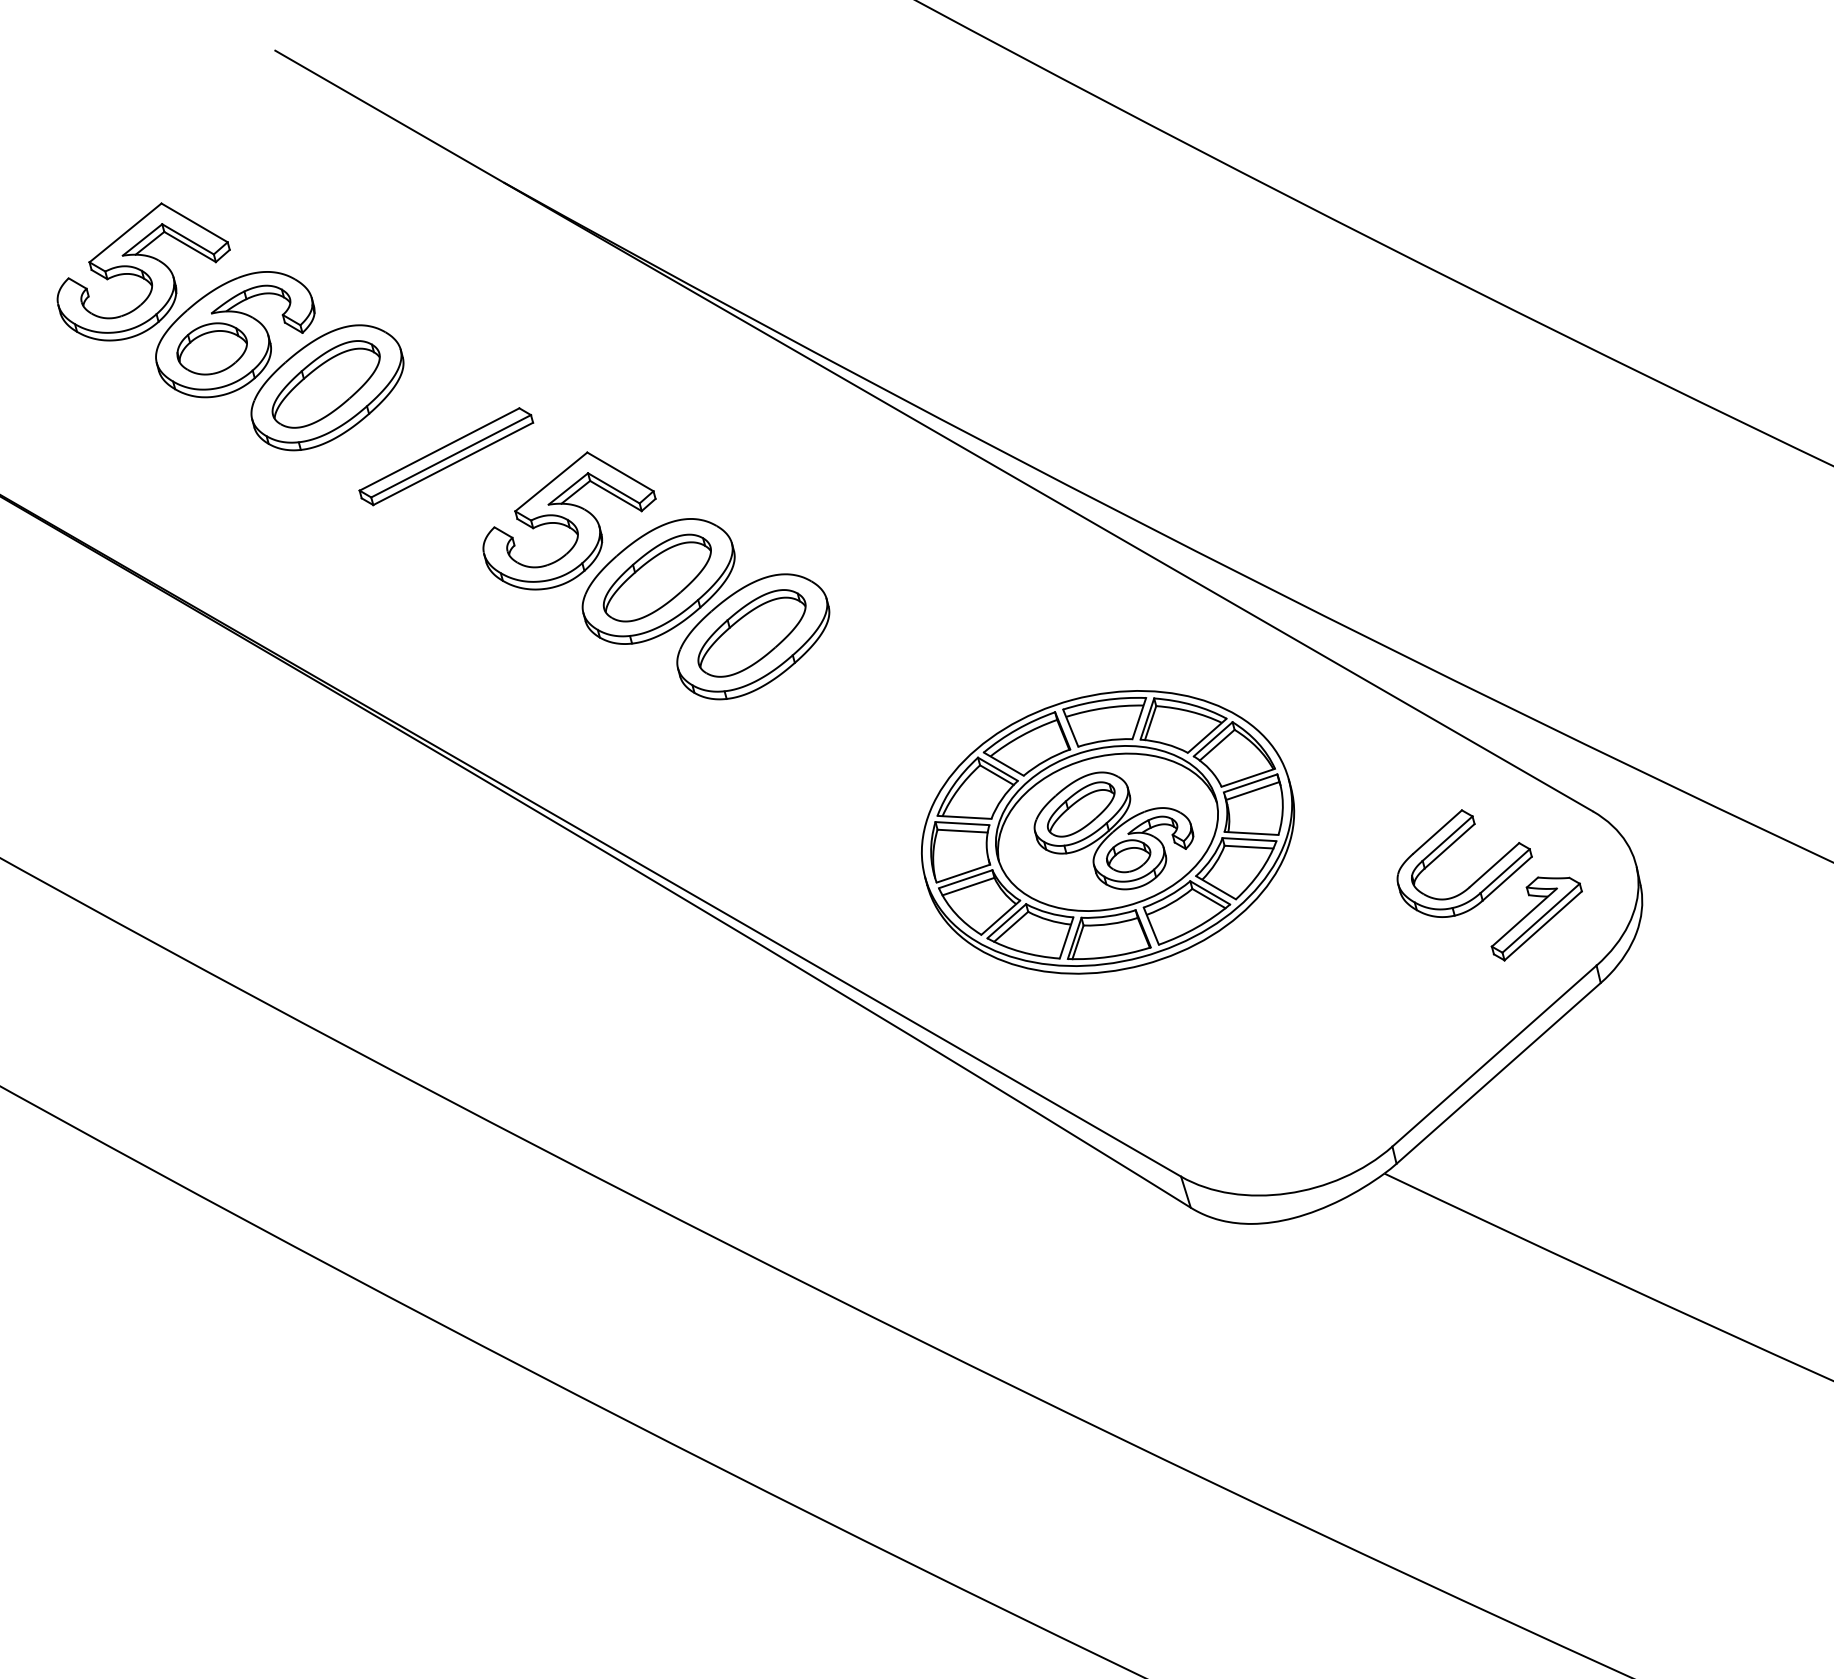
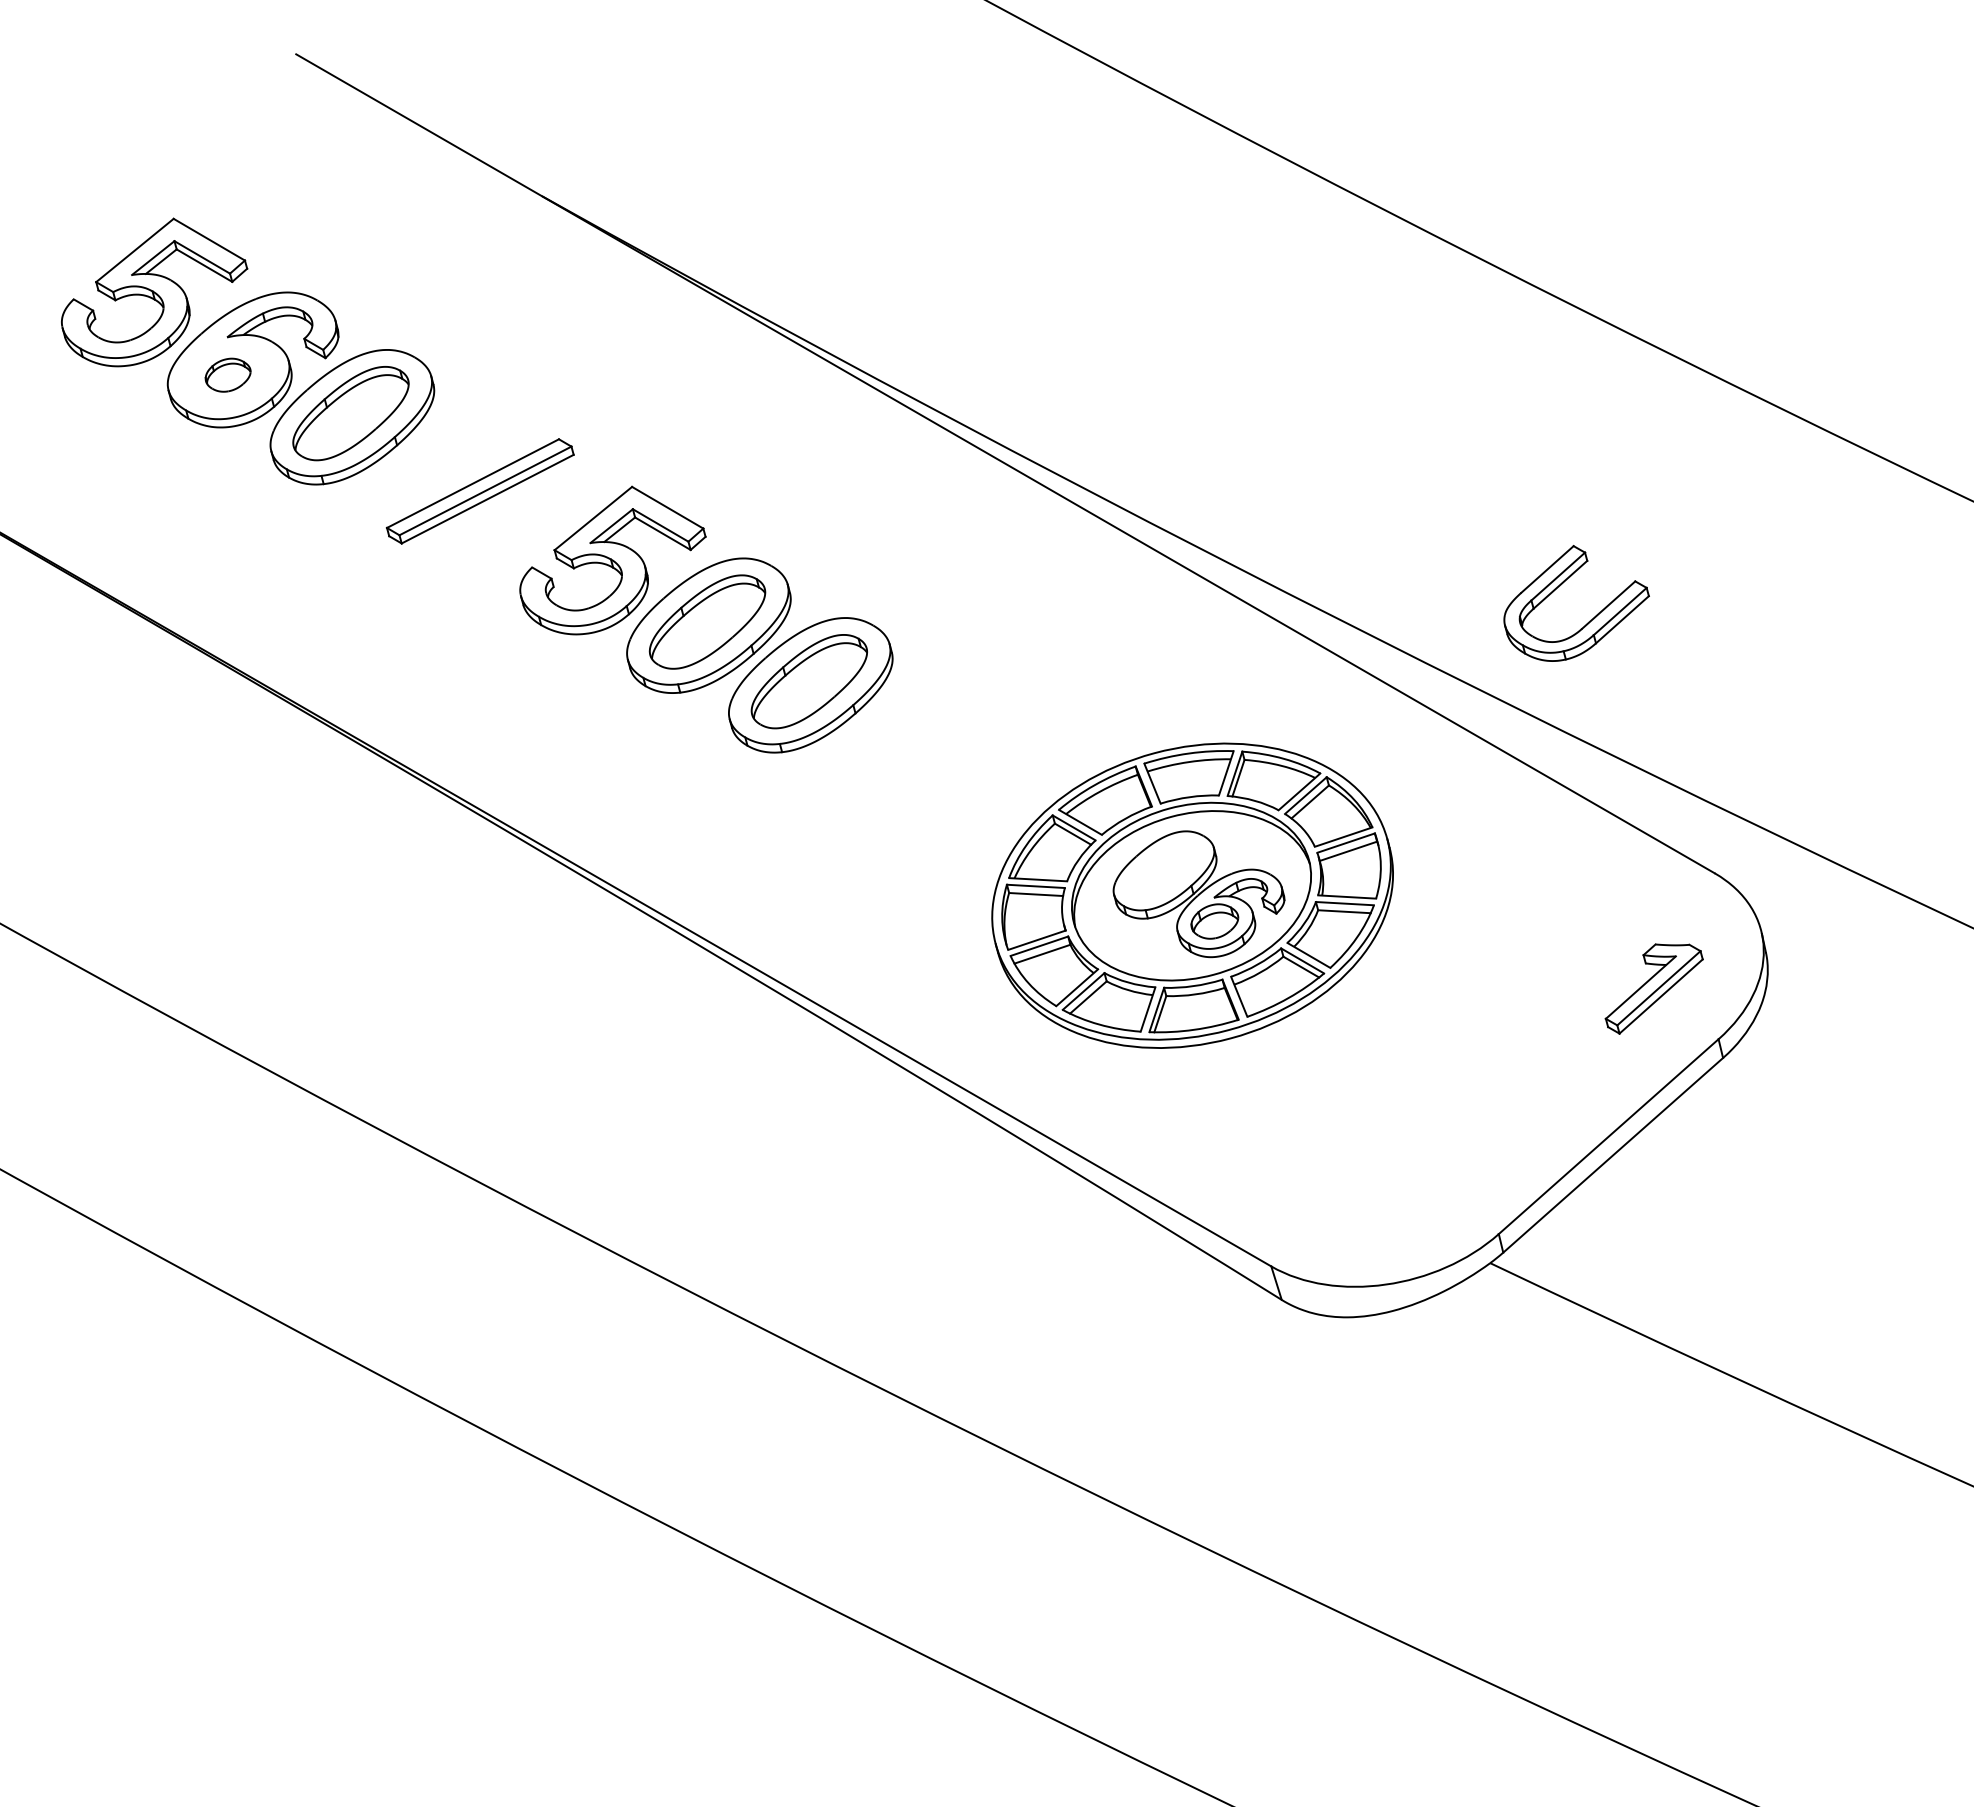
part: (211, 348) -> (227, 374), size x0.6
part: (1080, 809) -> (1163, 871), removed
part: (1476, 879) -> (1589, 620), moved

